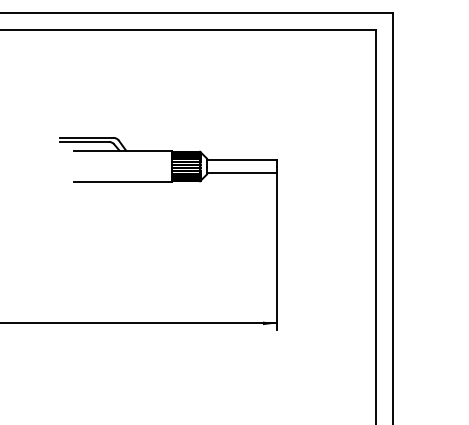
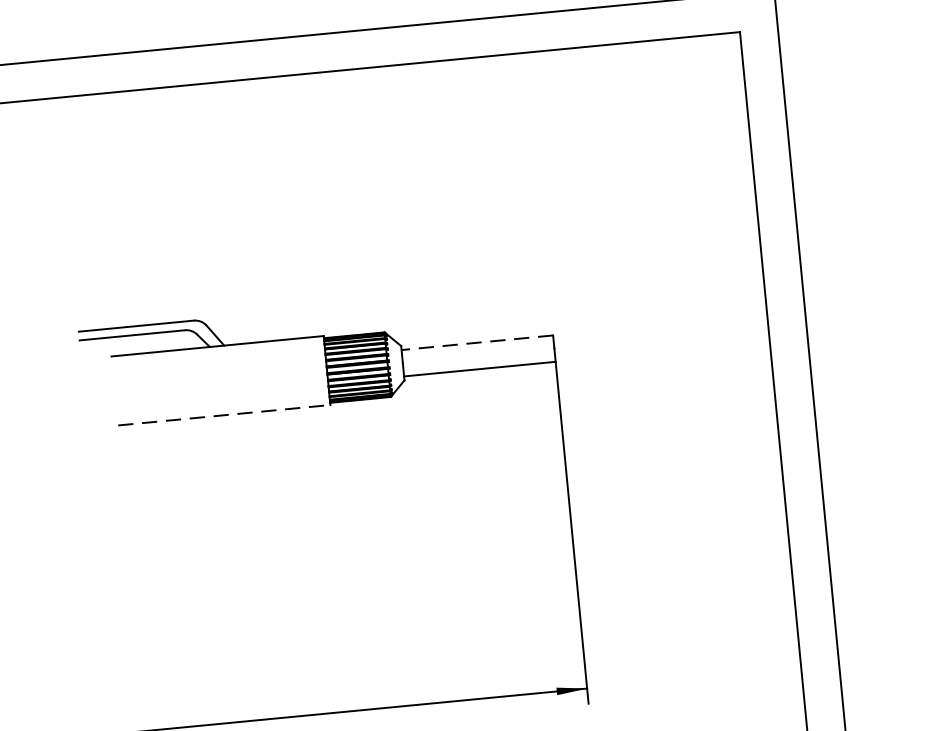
line: (241, 160) -> (476, 342), solid -> dashed
line: (123, 182) -> (225, 415), solid -> dashed

